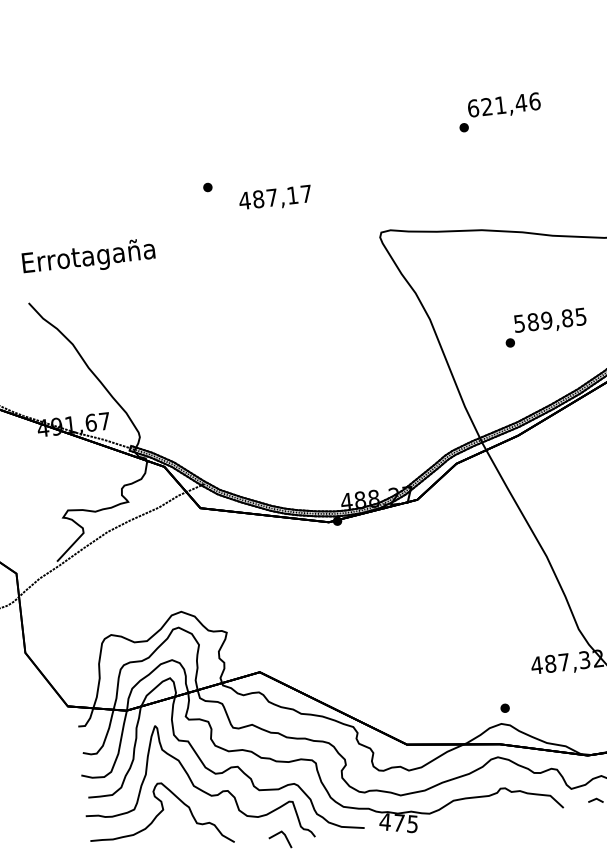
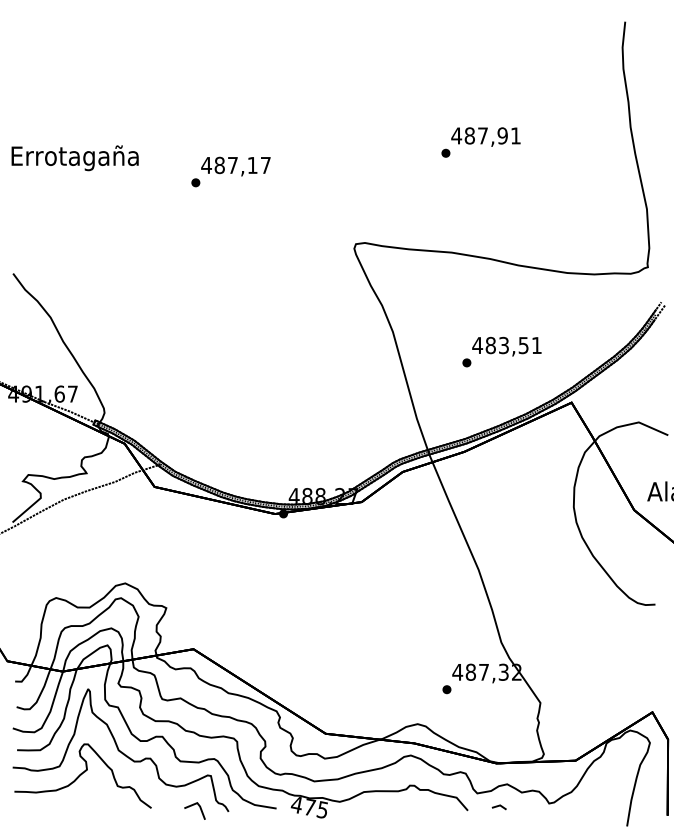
text: (504, 104) -> (486, 135), 621,46 -> 487,91
text: (275, 198) -> (235, 166), moved
text: (88, 258) -> (74, 158), moved
text: (549, 320) -> (506, 345), 589,85 -> 483,51
part: (504, 708) -> (446, 689), moved

